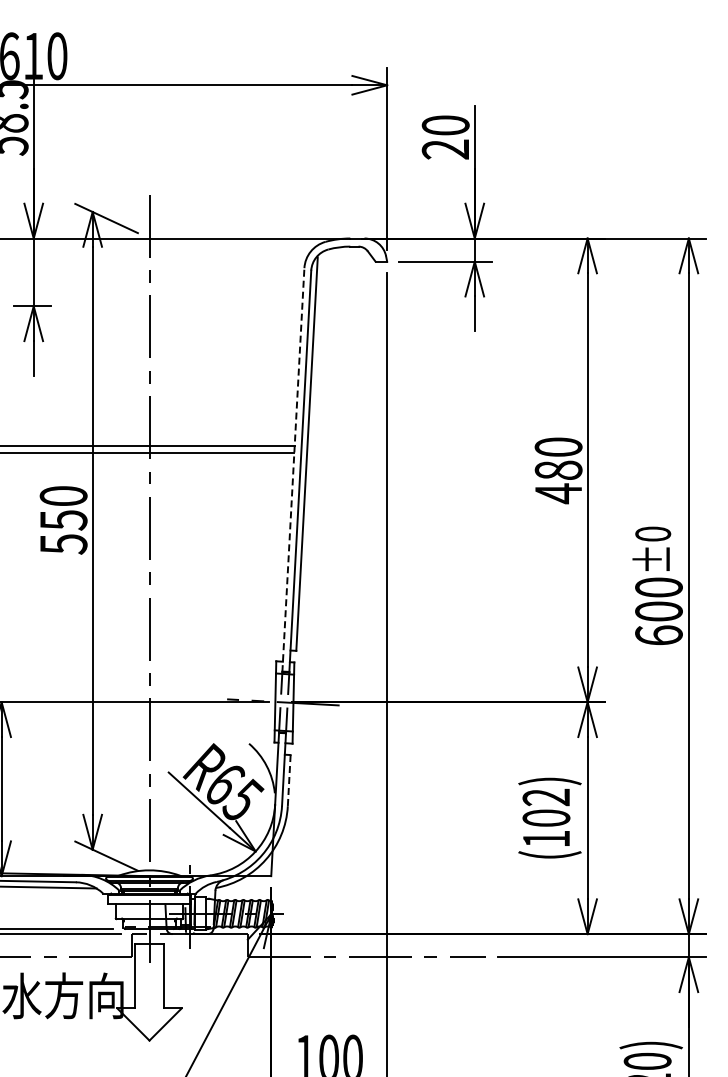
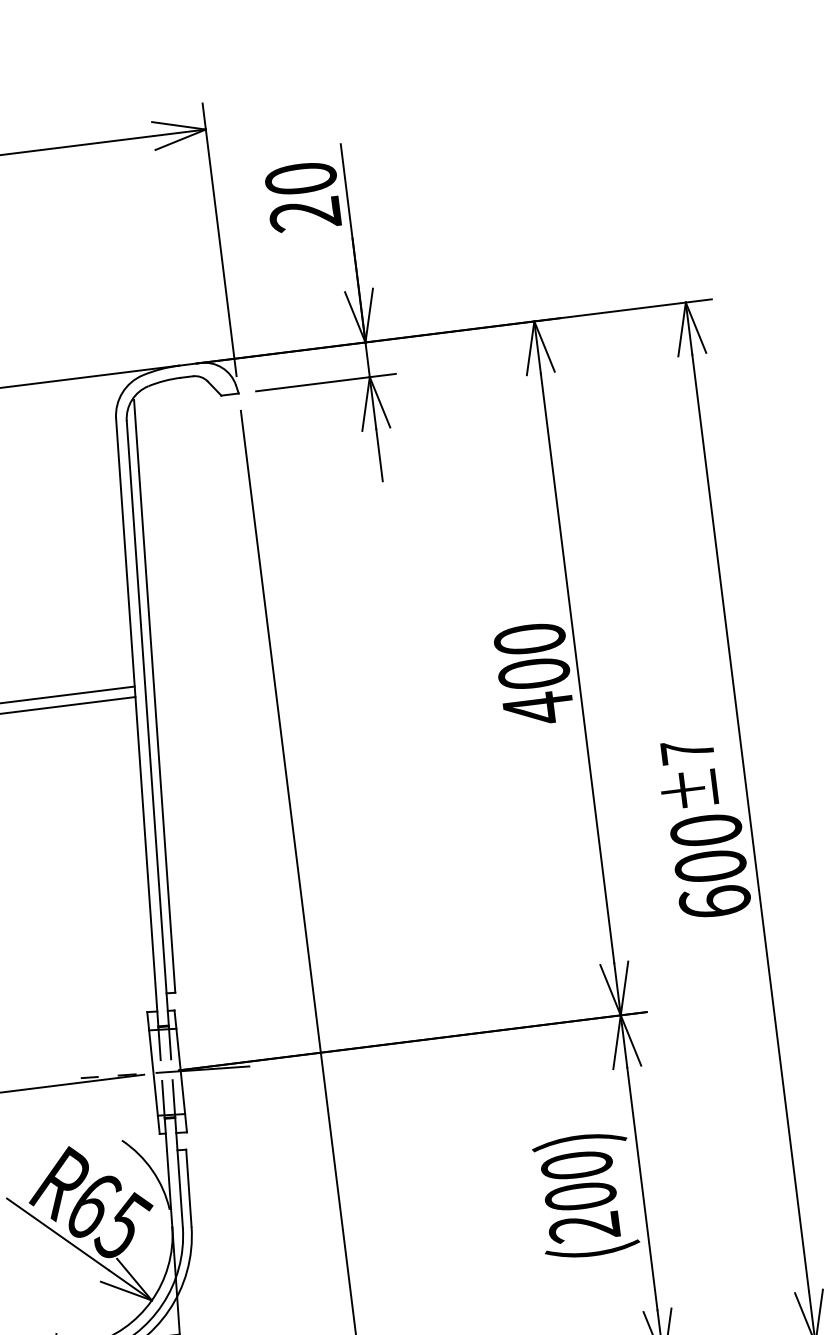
line: (293, 469) -> (137, 721), dashed -> solid
text: (558, 469) -> (533, 672), 480 -> 400
text: (653, 533) -> (687, 750), ±0 -> ±7
line: (289, 780) -> (189, 1188), dashed -> solid
text: (546, 817) -> (580, 1195), (102) -> (200)

